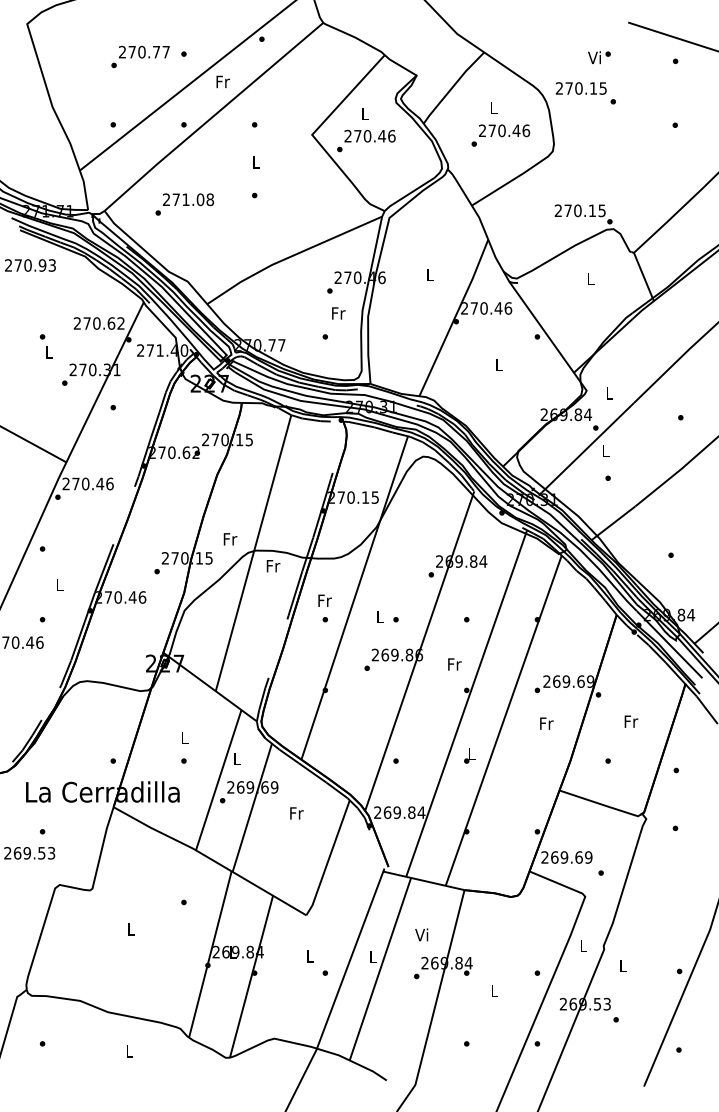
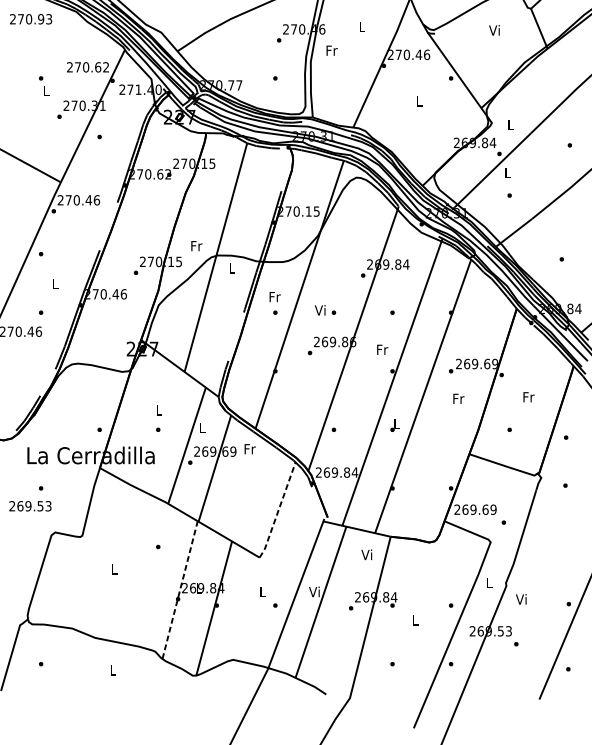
text: (589, 278) -> (494, 30), L -> Vi
text: (338, 313) -> (331, 50), moved
text: (273, 566) -> (232, 268), Fr -> L
text: (379, 616) -> (320, 310), L -> Vi
text: (296, 813) -> (249, 449), moved
line: (329, 858) -> (278, 510), solid -> dashed
text: (421, 934) -> (366, 554), moved
line: (210, 954) -> (180, 590), solid -> dashed
text: (372, 956) -> (314, 591), L -> Vi
text: (621, 965) -> (520, 599), L -> Vi

